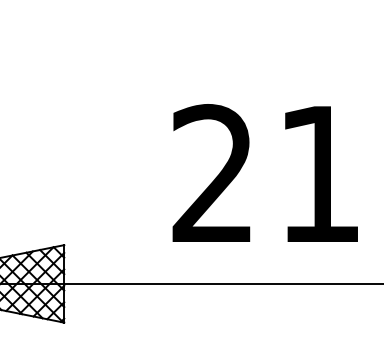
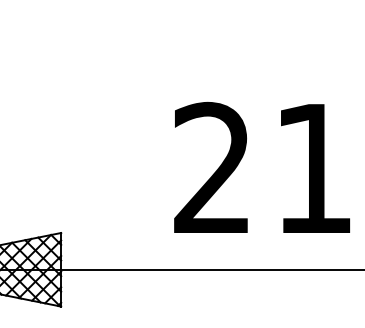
text: (264, 173) -> (261, 167), moved

